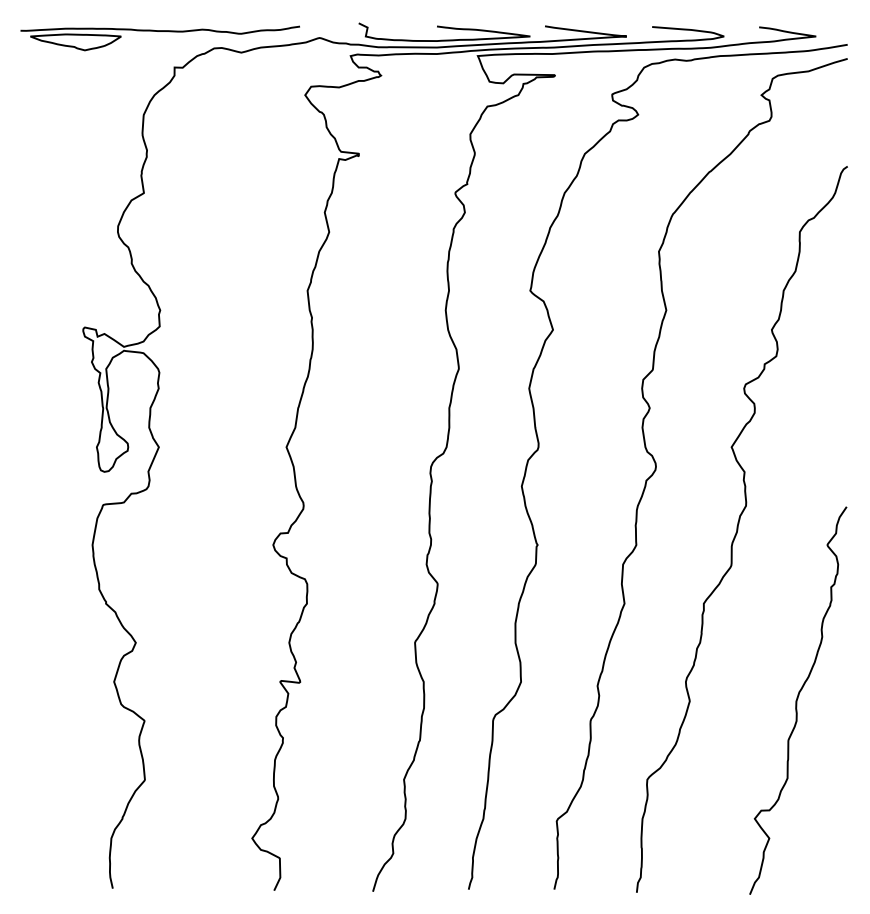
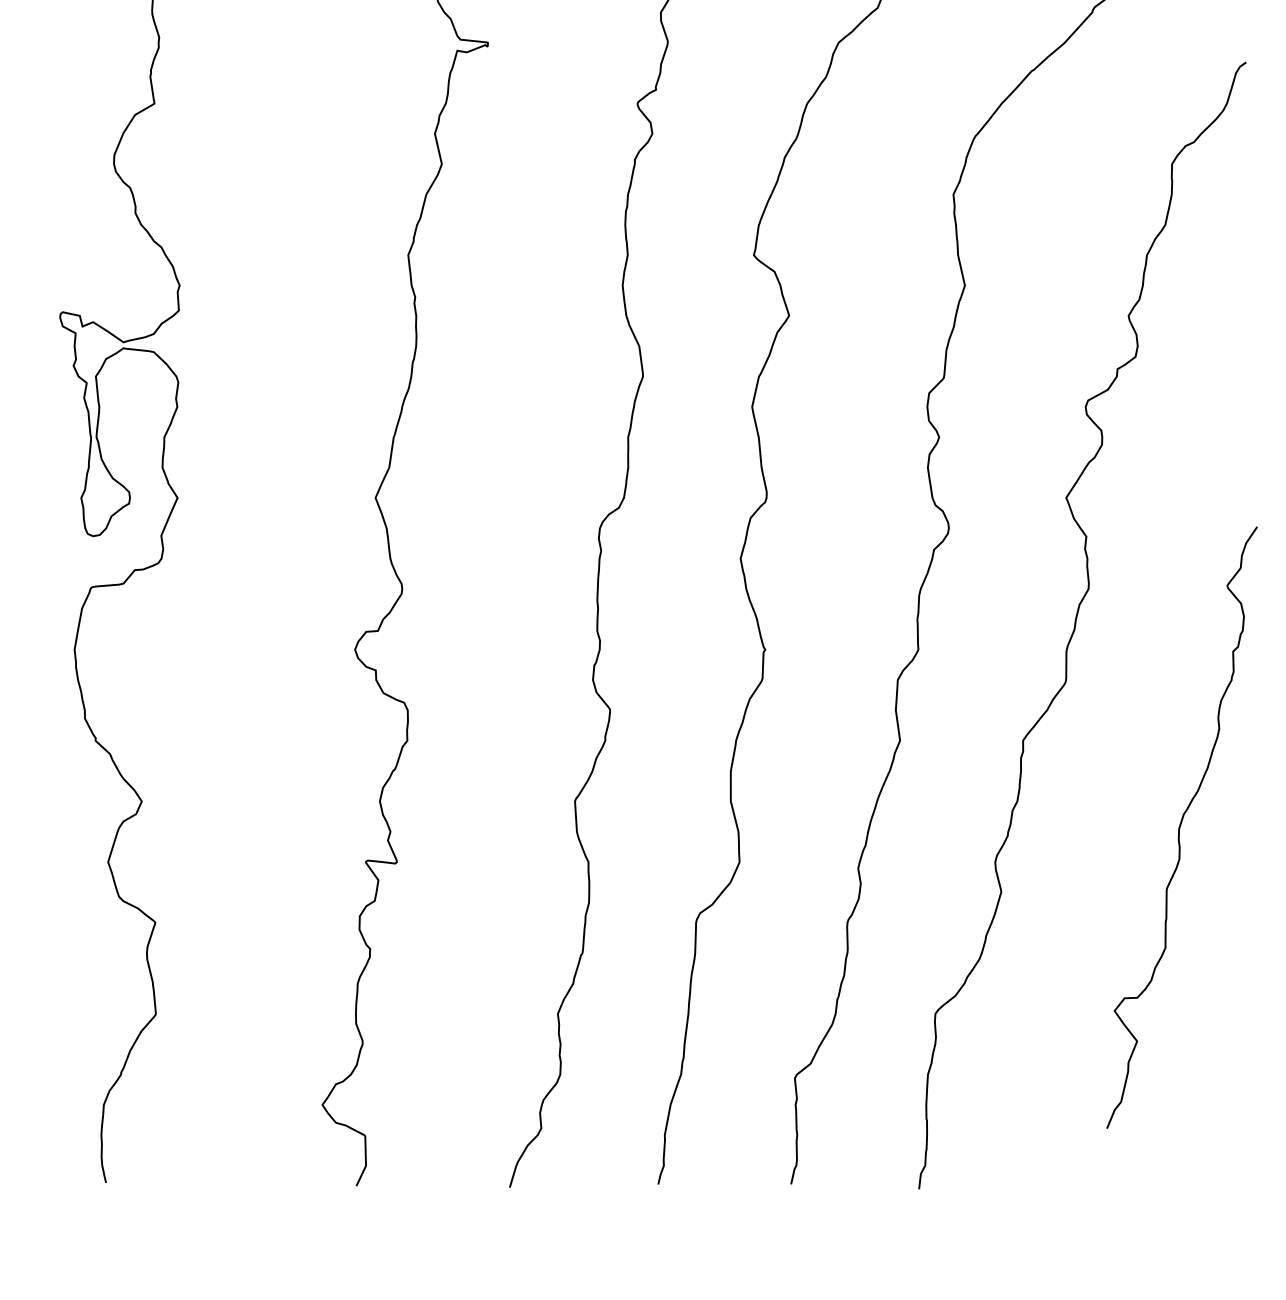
curve: (797, 700) -> (1180, 827), moved

